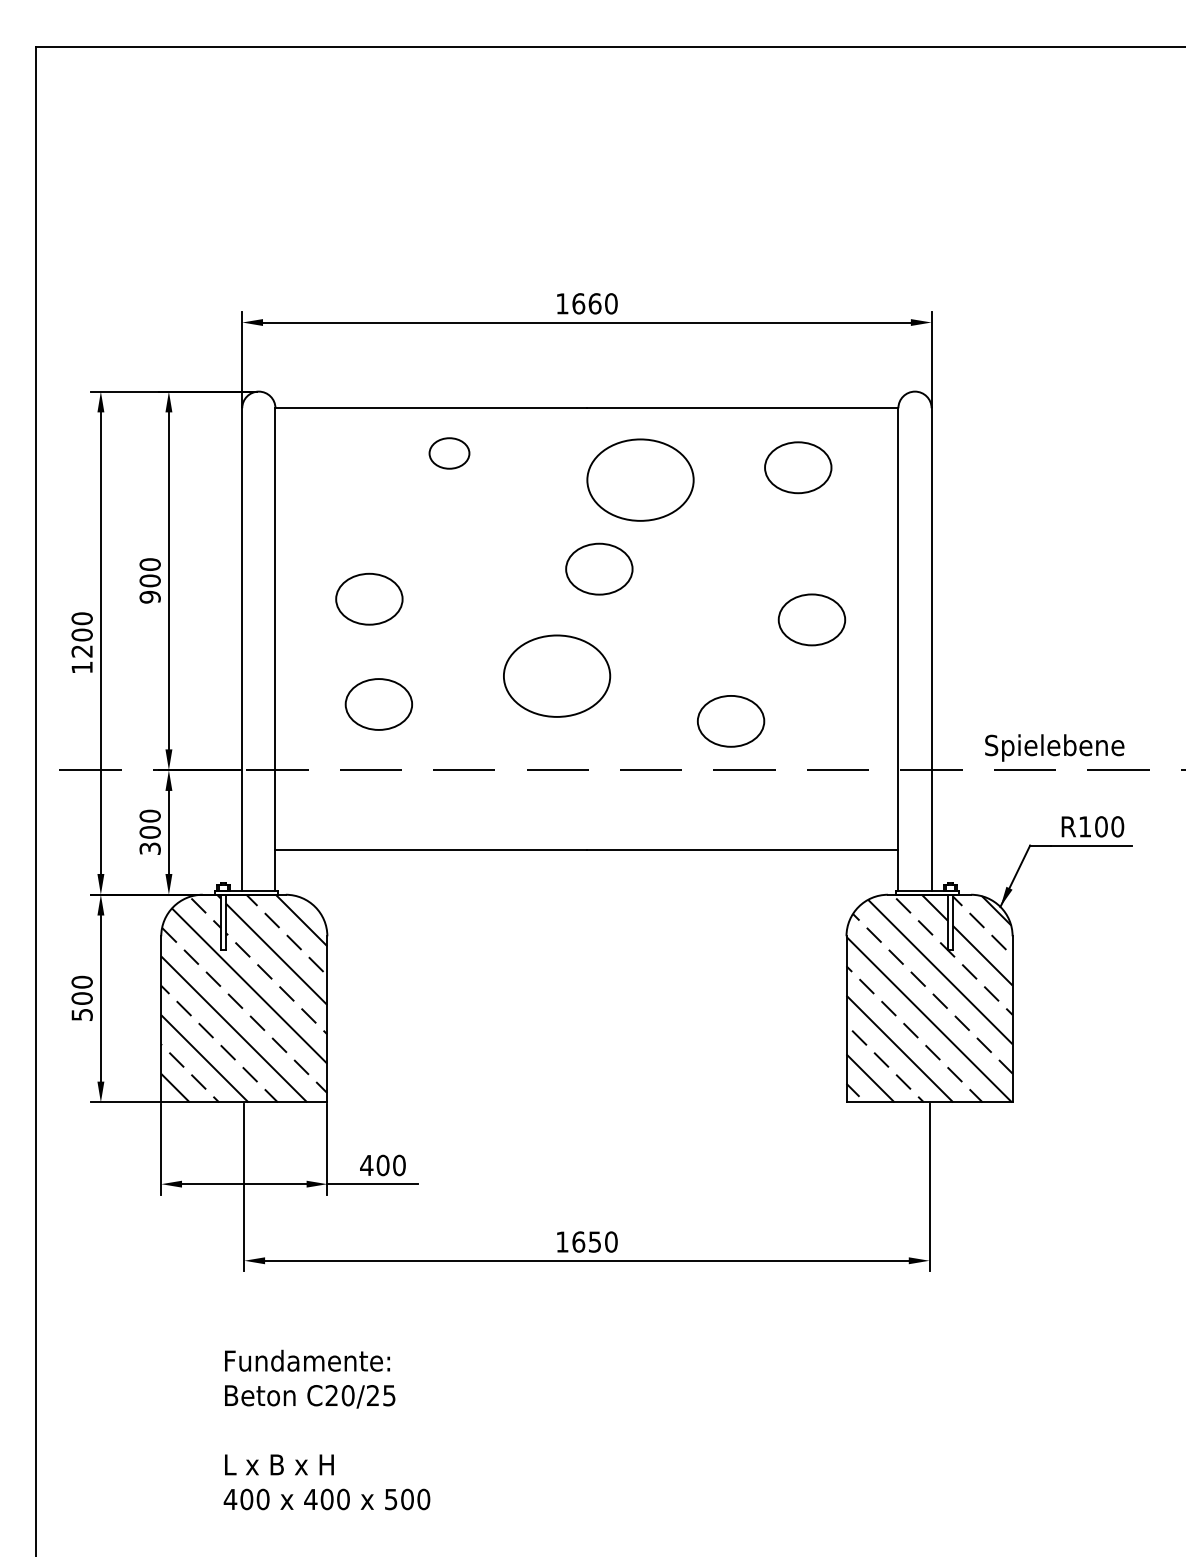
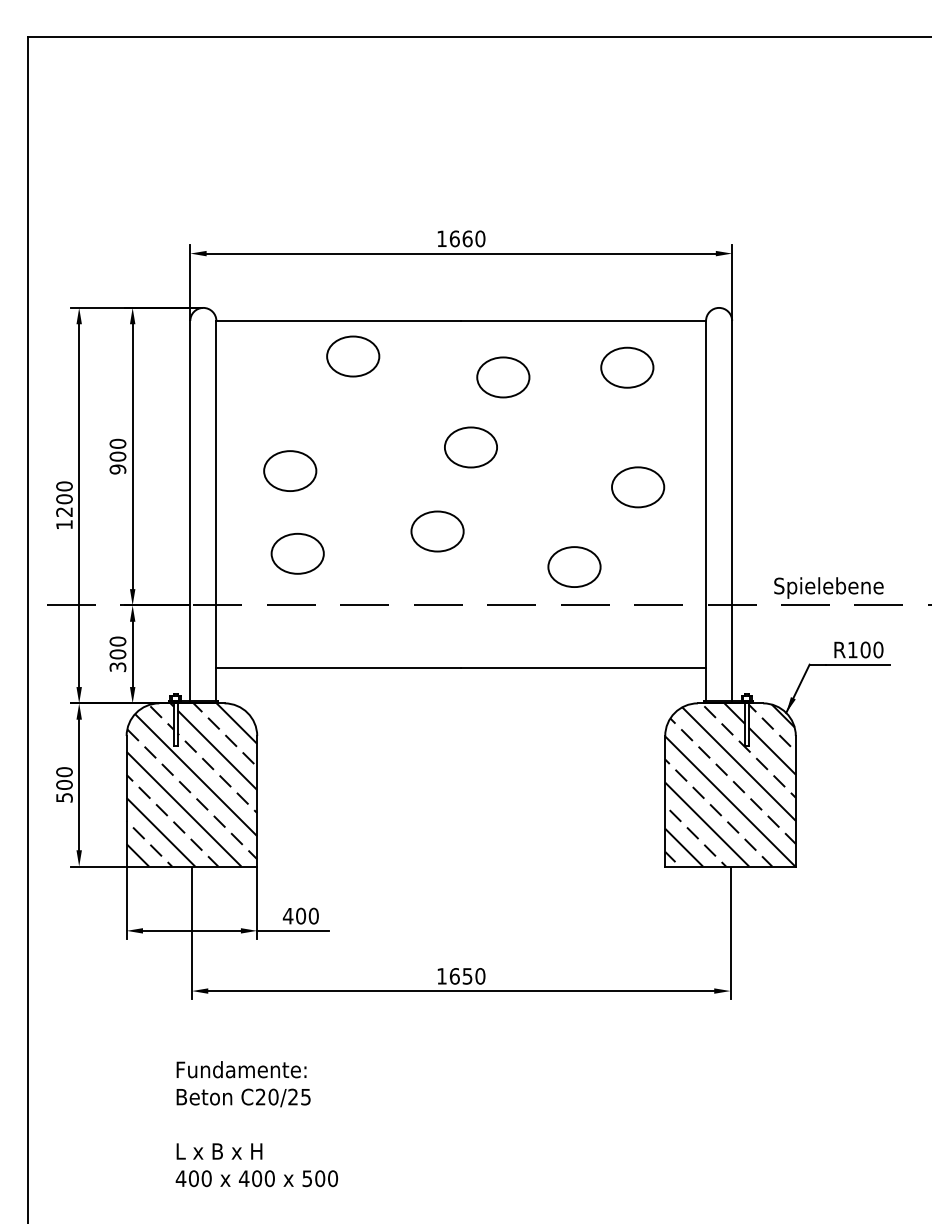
part: (449, 453) -> (353, 356), size x1.67
part: (640, 479) -> (503, 376), size x0.62
part: (556, 675) -> (437, 531), size x0.62

